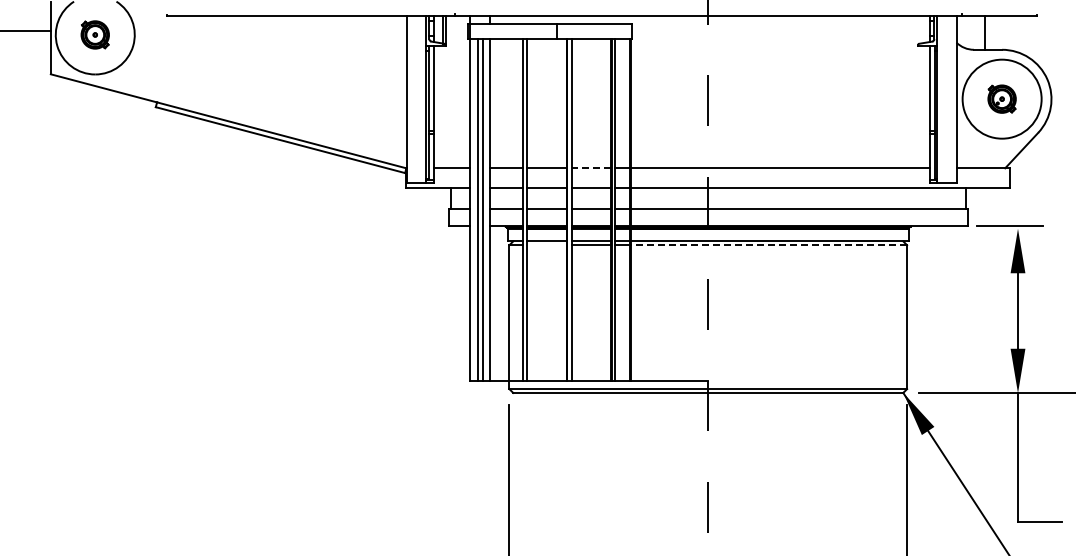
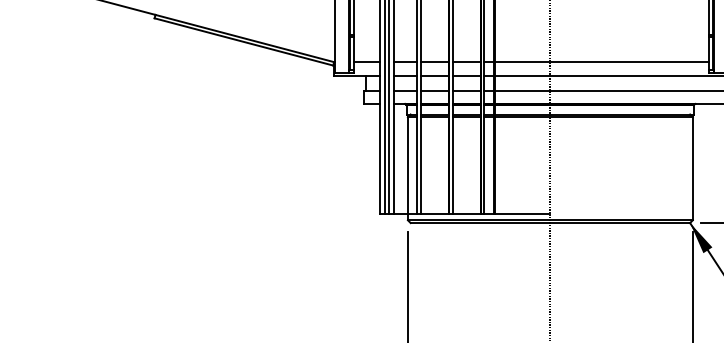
line: (591, 168) -> (466, 62), dashed -> solid
line: (547, 245) -> (435, 117), added
line: (768, 245) -> (593, 117), dashed -> solid

